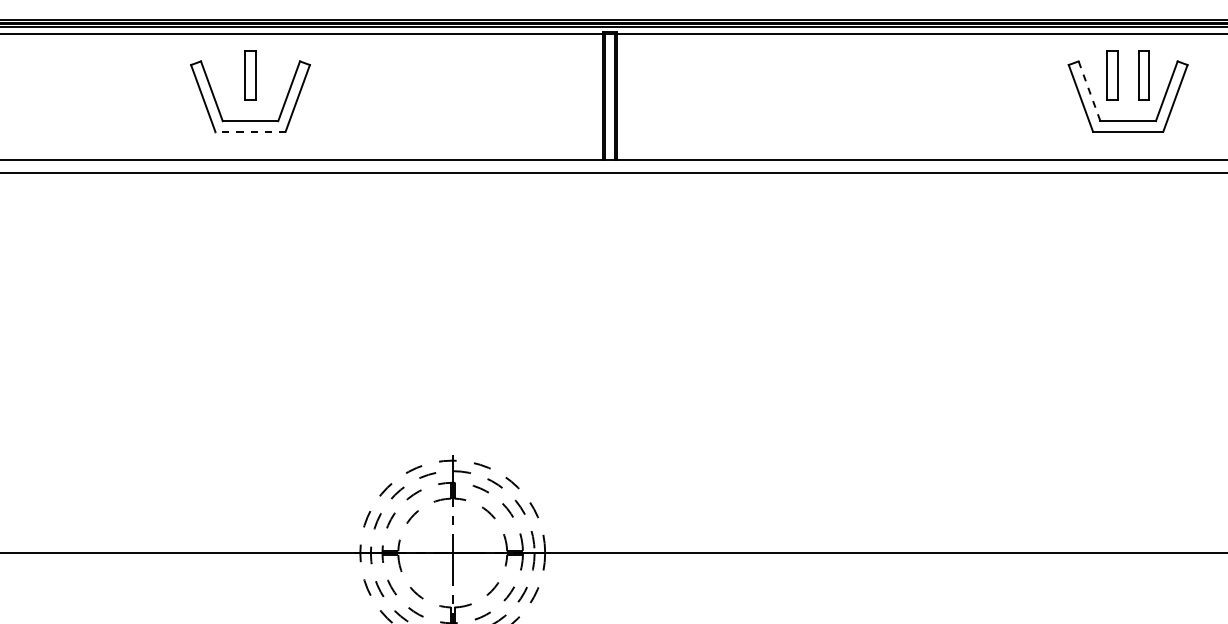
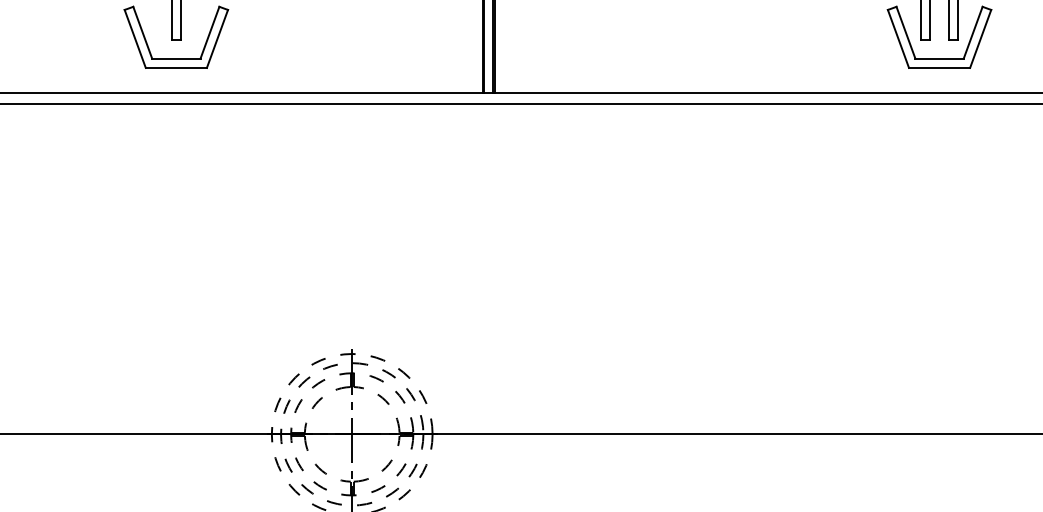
line: (1089, 91) -> (905, 32), dashed -> solid
line: (250, 131) -> (176, 67), dashed -> solid

